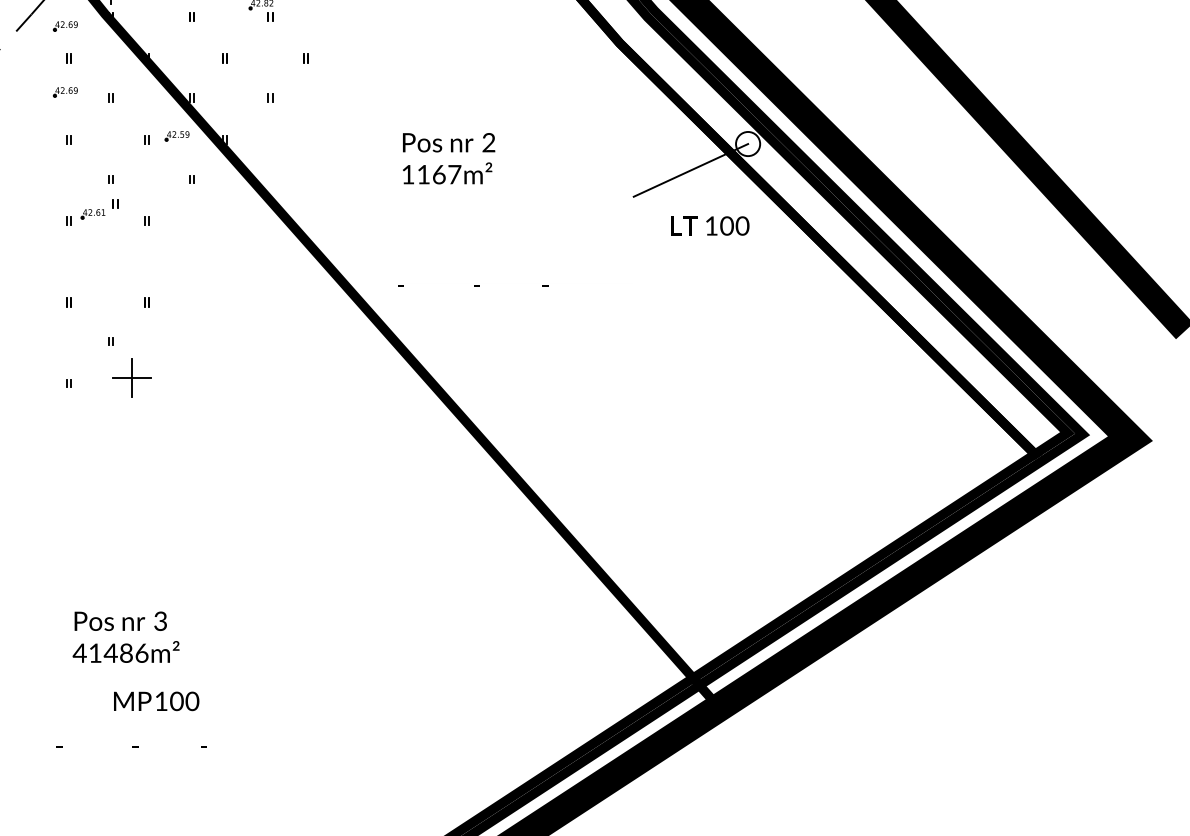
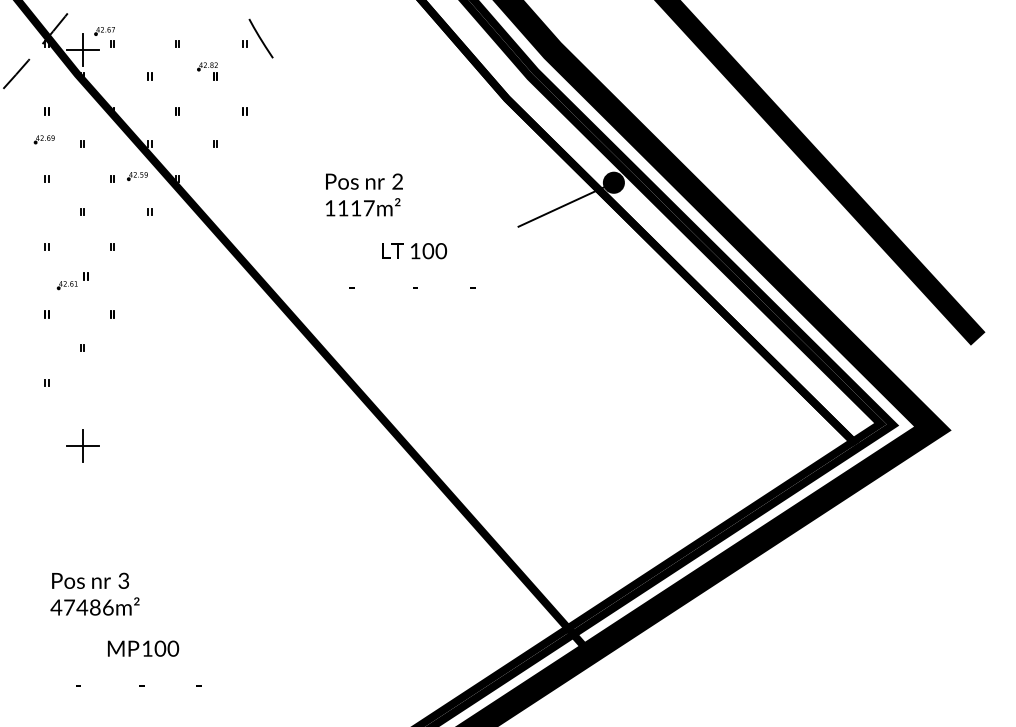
part: (64, 26) -> (43, 84), removed
fill: (747, 143) -> (613, 182), added
text: (439, 174) -> (356, 208), 1167m² -> 1117m²
part: (99, 209) -> (72, 281), moved
text: (710, 226) -> (414, 251), moved
text: (473, 285) -> (412, 287), moved
part: (131, 377) -> (82, 445), moved
text: (95, 653) -> (69, 607), 41486m² -> 47486m²
text: (156, 701) -> (143, 648), moved
text: (131, 746) -> (138, 685), moved

